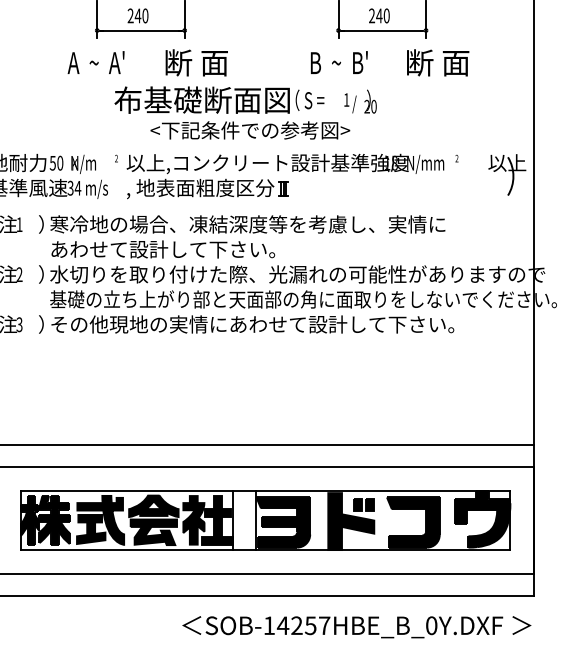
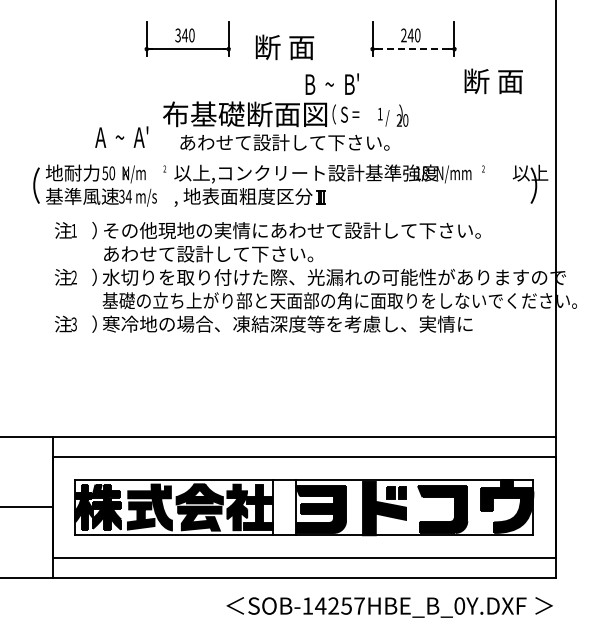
text: (130, 15) -> (177, 35), 240 -> 340
line: (382, 30) -> (413, 49), solid -> dashed
text: (95, 61) -> (121, 136), moved
text: (338, 61) -> (331, 83), moved
text: (196, 62) -> (284, 47), moved
text: (437, 62) -> (493, 81), moved
text: (244, 130) -> (284, 142), <下記条件での参考図> -> あわせて設計して下さい。
text: (251, 224) -> (291, 230), 寒冷地の場合、凍結深度等を考慮し、実情に -> その他現地の実情にあわせて設計して下さい。
text: (251, 323) -> (291, 323), その他現地の実情にあわせて設計して下さい。 -> 寒冷地の場合、凍結深度等を考慮し、実情に

